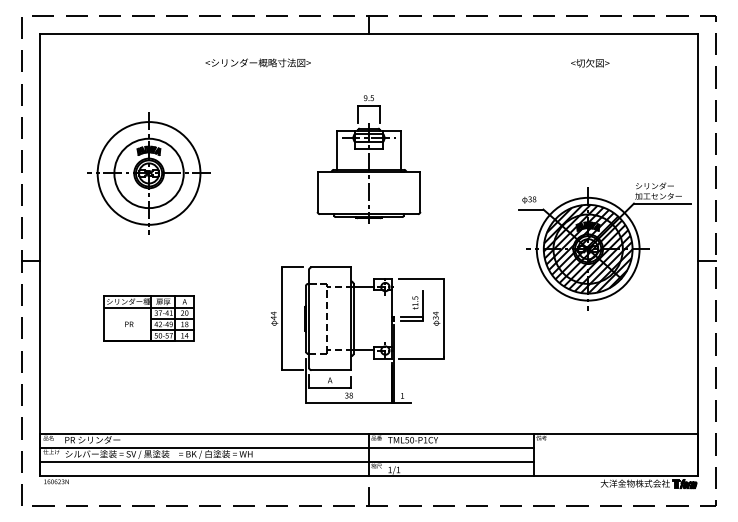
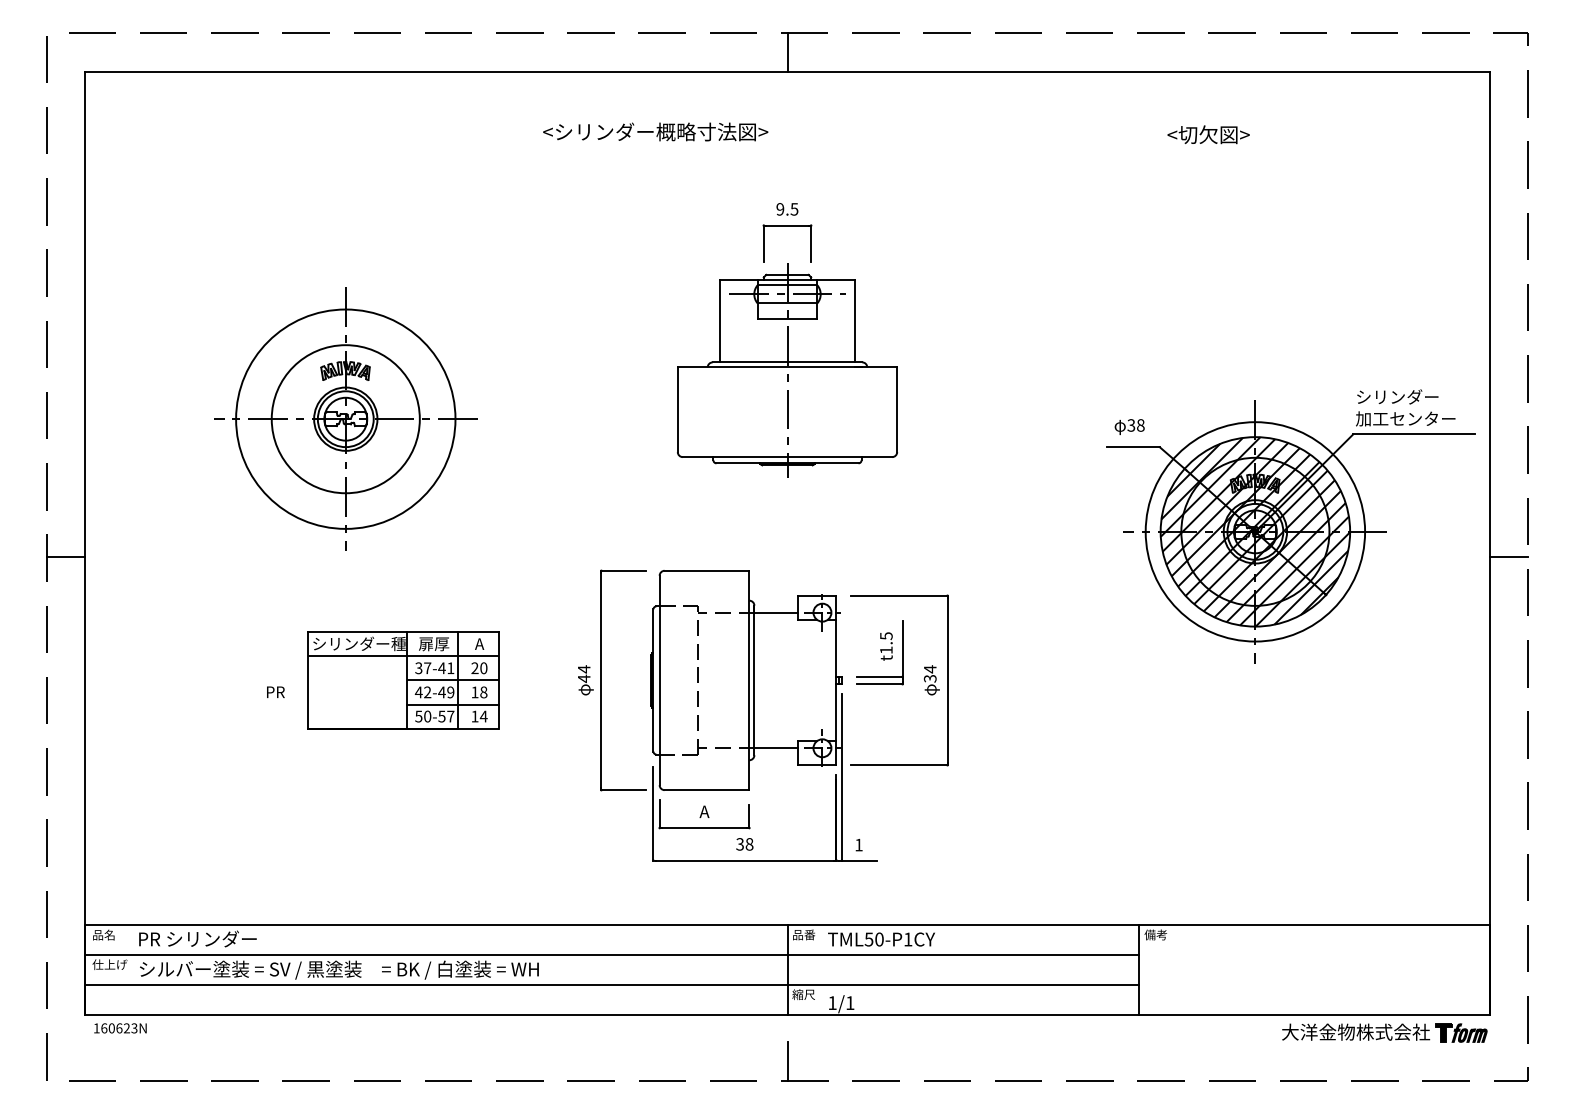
text: (257, 62) -> (654, 131), moved
text: (590, 62) -> (1209, 133), moved
part: (148, 173) -> (344, 419), moved
part: (148, 318) -> (402, 679), moved

